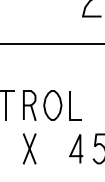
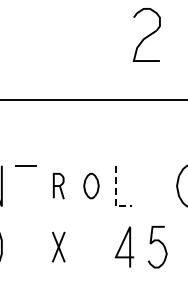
line: (6, 105) -> (26, 185), removed
part: (29, 105) -> (58, 185), size x0.6
part: (52, 105) -> (91, 185), size x0.6
line: (69, 112) -> (115, 195), solid -> dashed
part: (29, 148) -> (58, 246), size x0.7

